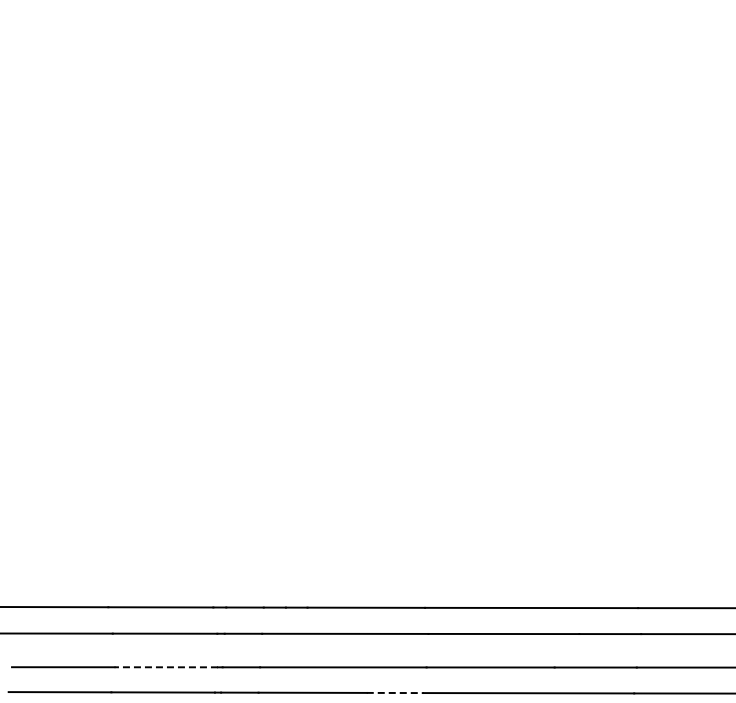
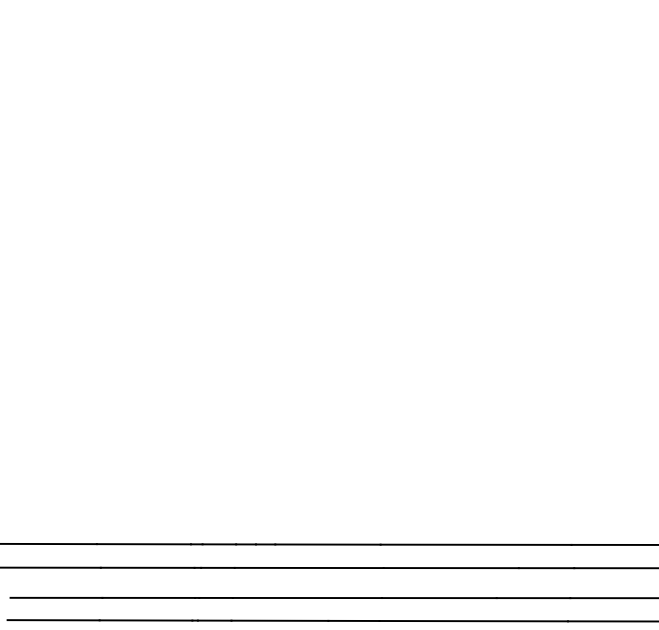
line: (166, 667) -> (148, 598), dashed -> solid
line: (395, 692) -> (354, 620), dashed -> solid

